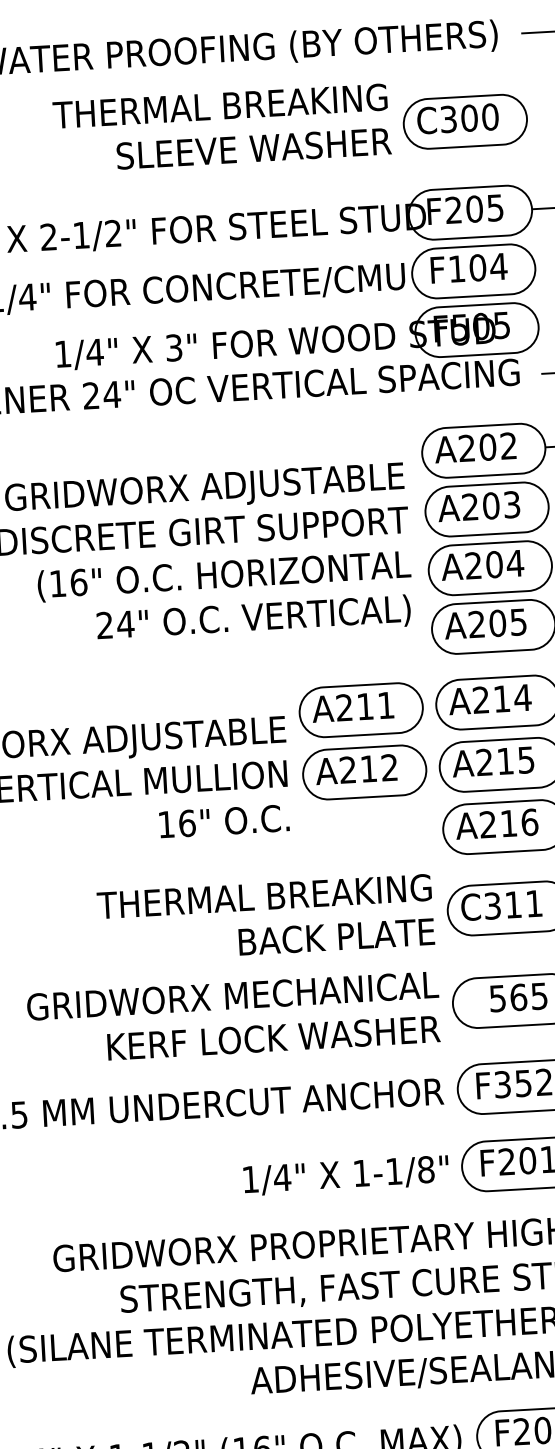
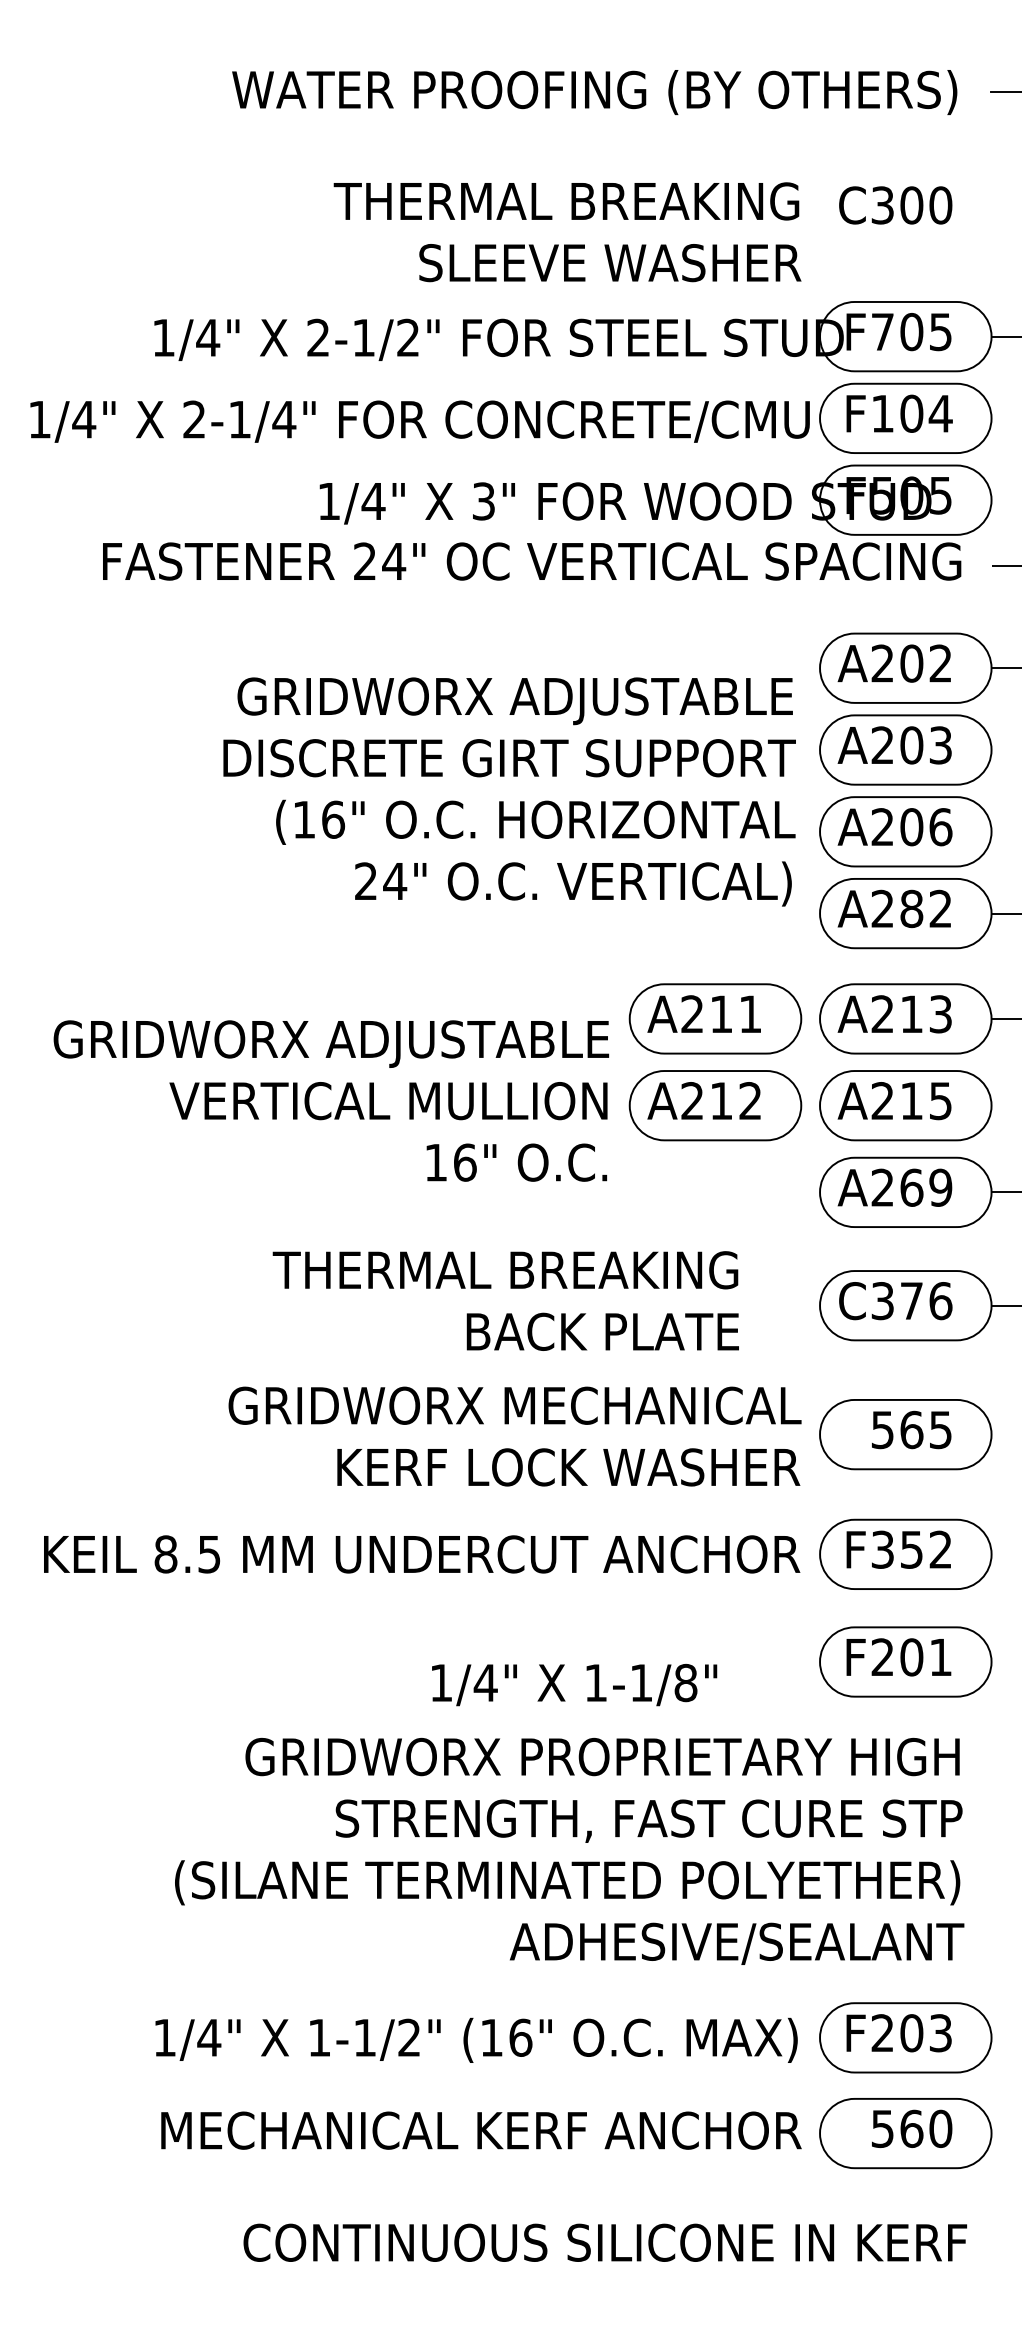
part: (465, 121) -> (905, 209), removed
text: (222, 128) -> (567, 232), moved
text: (453, 209) -> (882, 331), F205 -> F705
text: (515, 563) -> (940, 827), A204 -> A206
text: (507, 622) -> (925, 908), A205 -> A282
text: (522, 697) -> (940, 1014), A214 -> A213
text: (519, 822) -> (926, 1187), A216 -> A269
text: (524, 904) -> (926, 1301), C311 -> C376
text: (265, 918) -> (505, 1300), moved
text: (346, 1176) -> (574, 1685), moved

